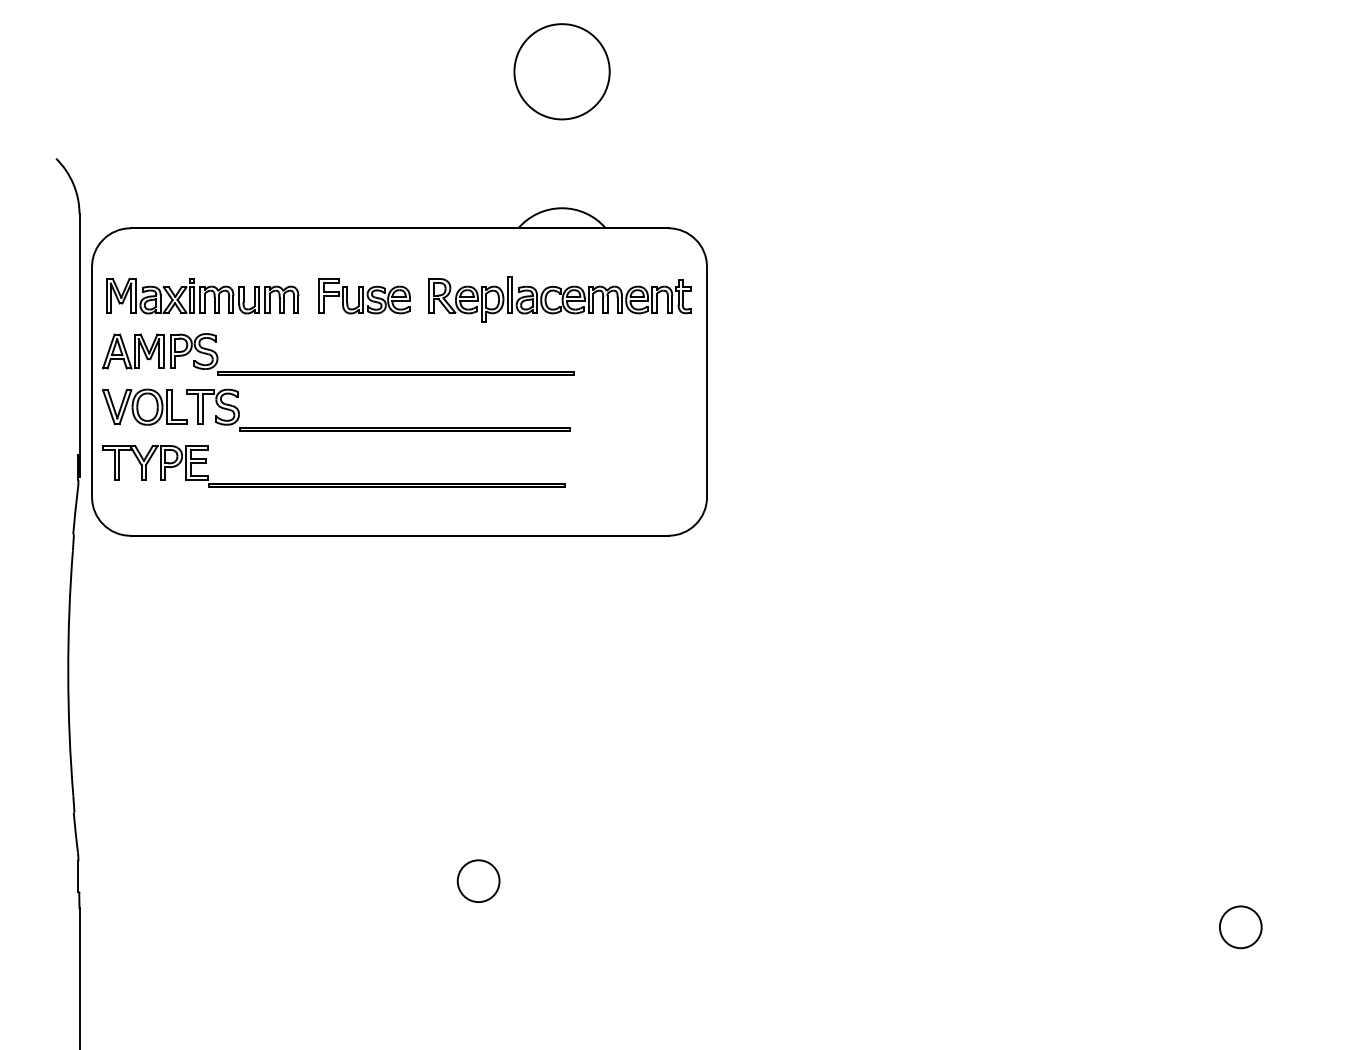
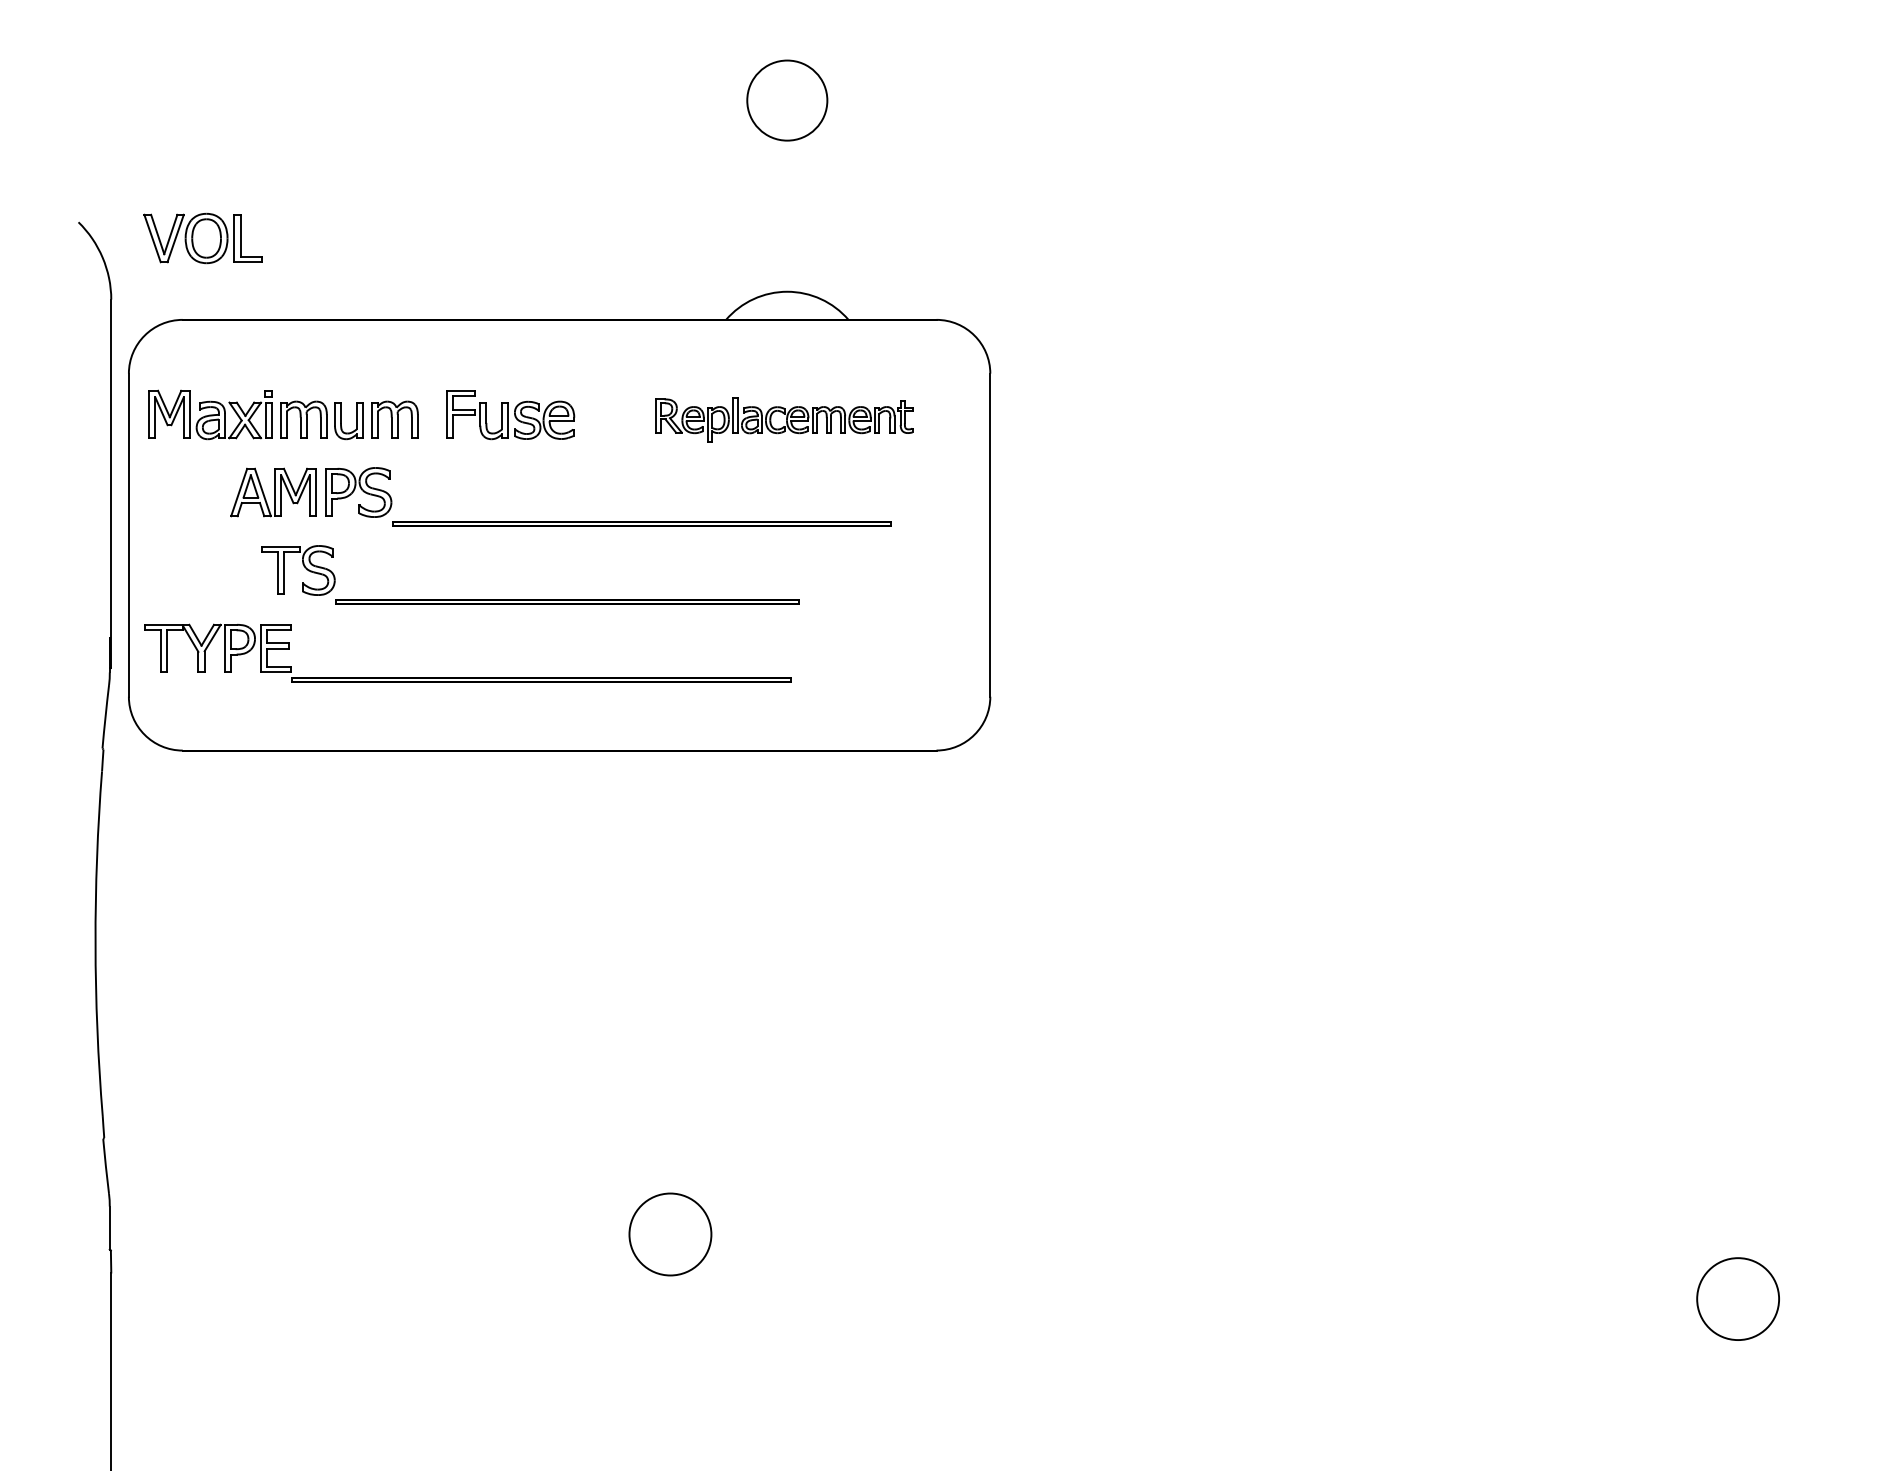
circle: (561, 71) -> (786, 100), size x0.6
part: (559, 299) -> (783, 419), size x0.7
part: (338, 371) -> (560, 520), moved
part: (144, 406) -> (202, 237), moved
circle: (478, 881) -> (670, 1234), size x1.4
circle: (1240, 927) -> (1737, 1299), size x1.4

